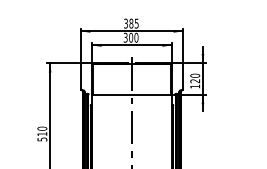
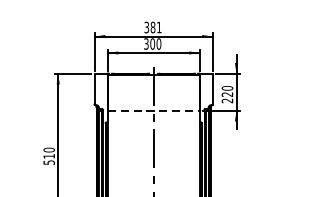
text: (136, 23) -> (158, 27), 385 -> 381
text: (194, 86) -> (226, 100), 120 -> 220
line: (132, 94) -> (154, 110), solid -> dashed

